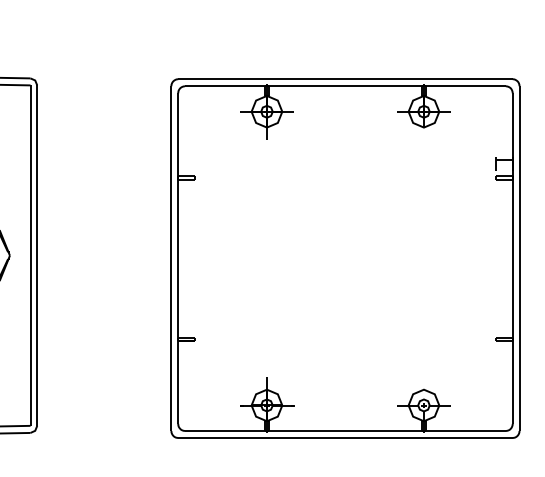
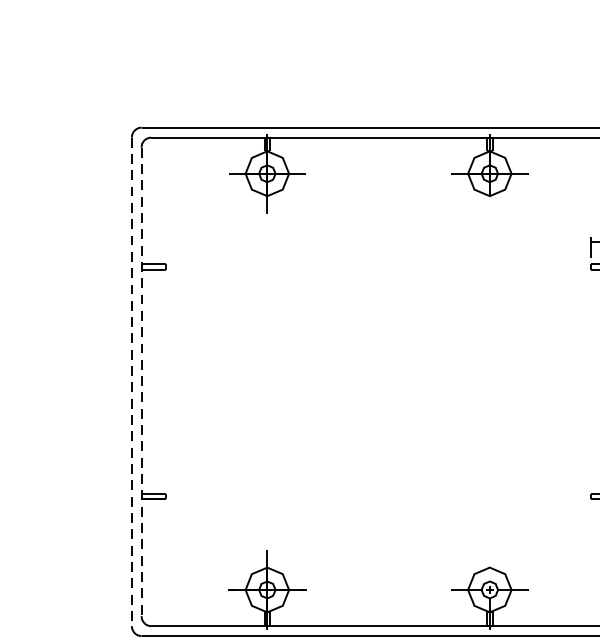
line: (171, 259) -> (132, 383), solid -> dashed
line: (178, 259) -> (141, 383), solid -> dashed

